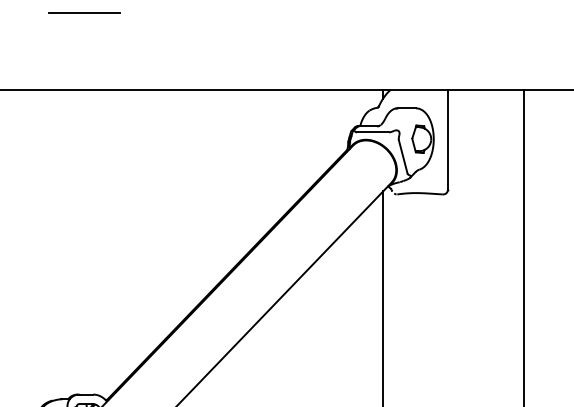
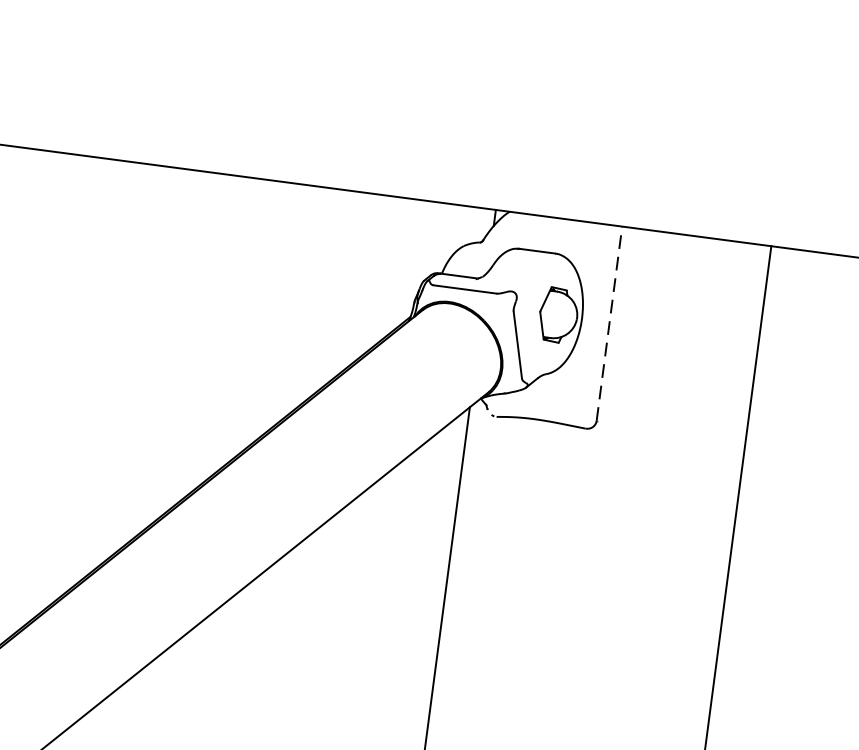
line: (447, 140) -> (608, 324), solid -> dashed

